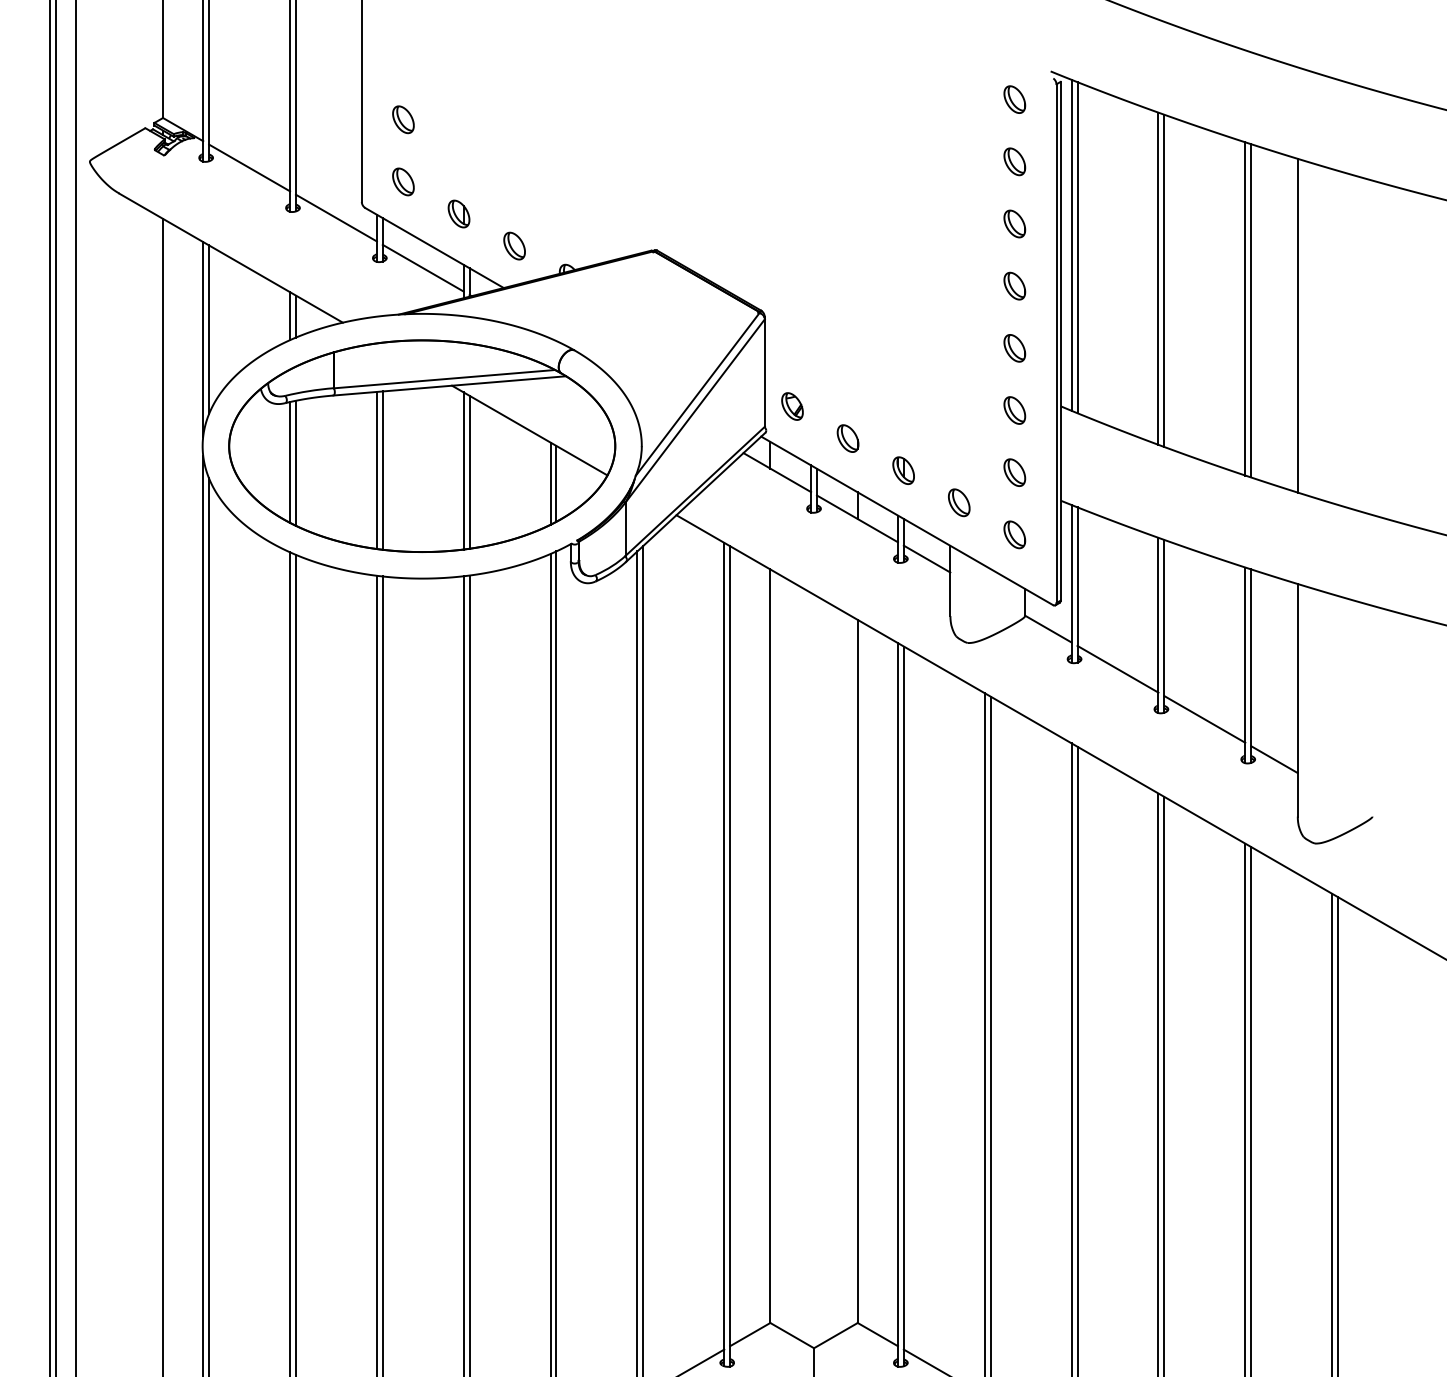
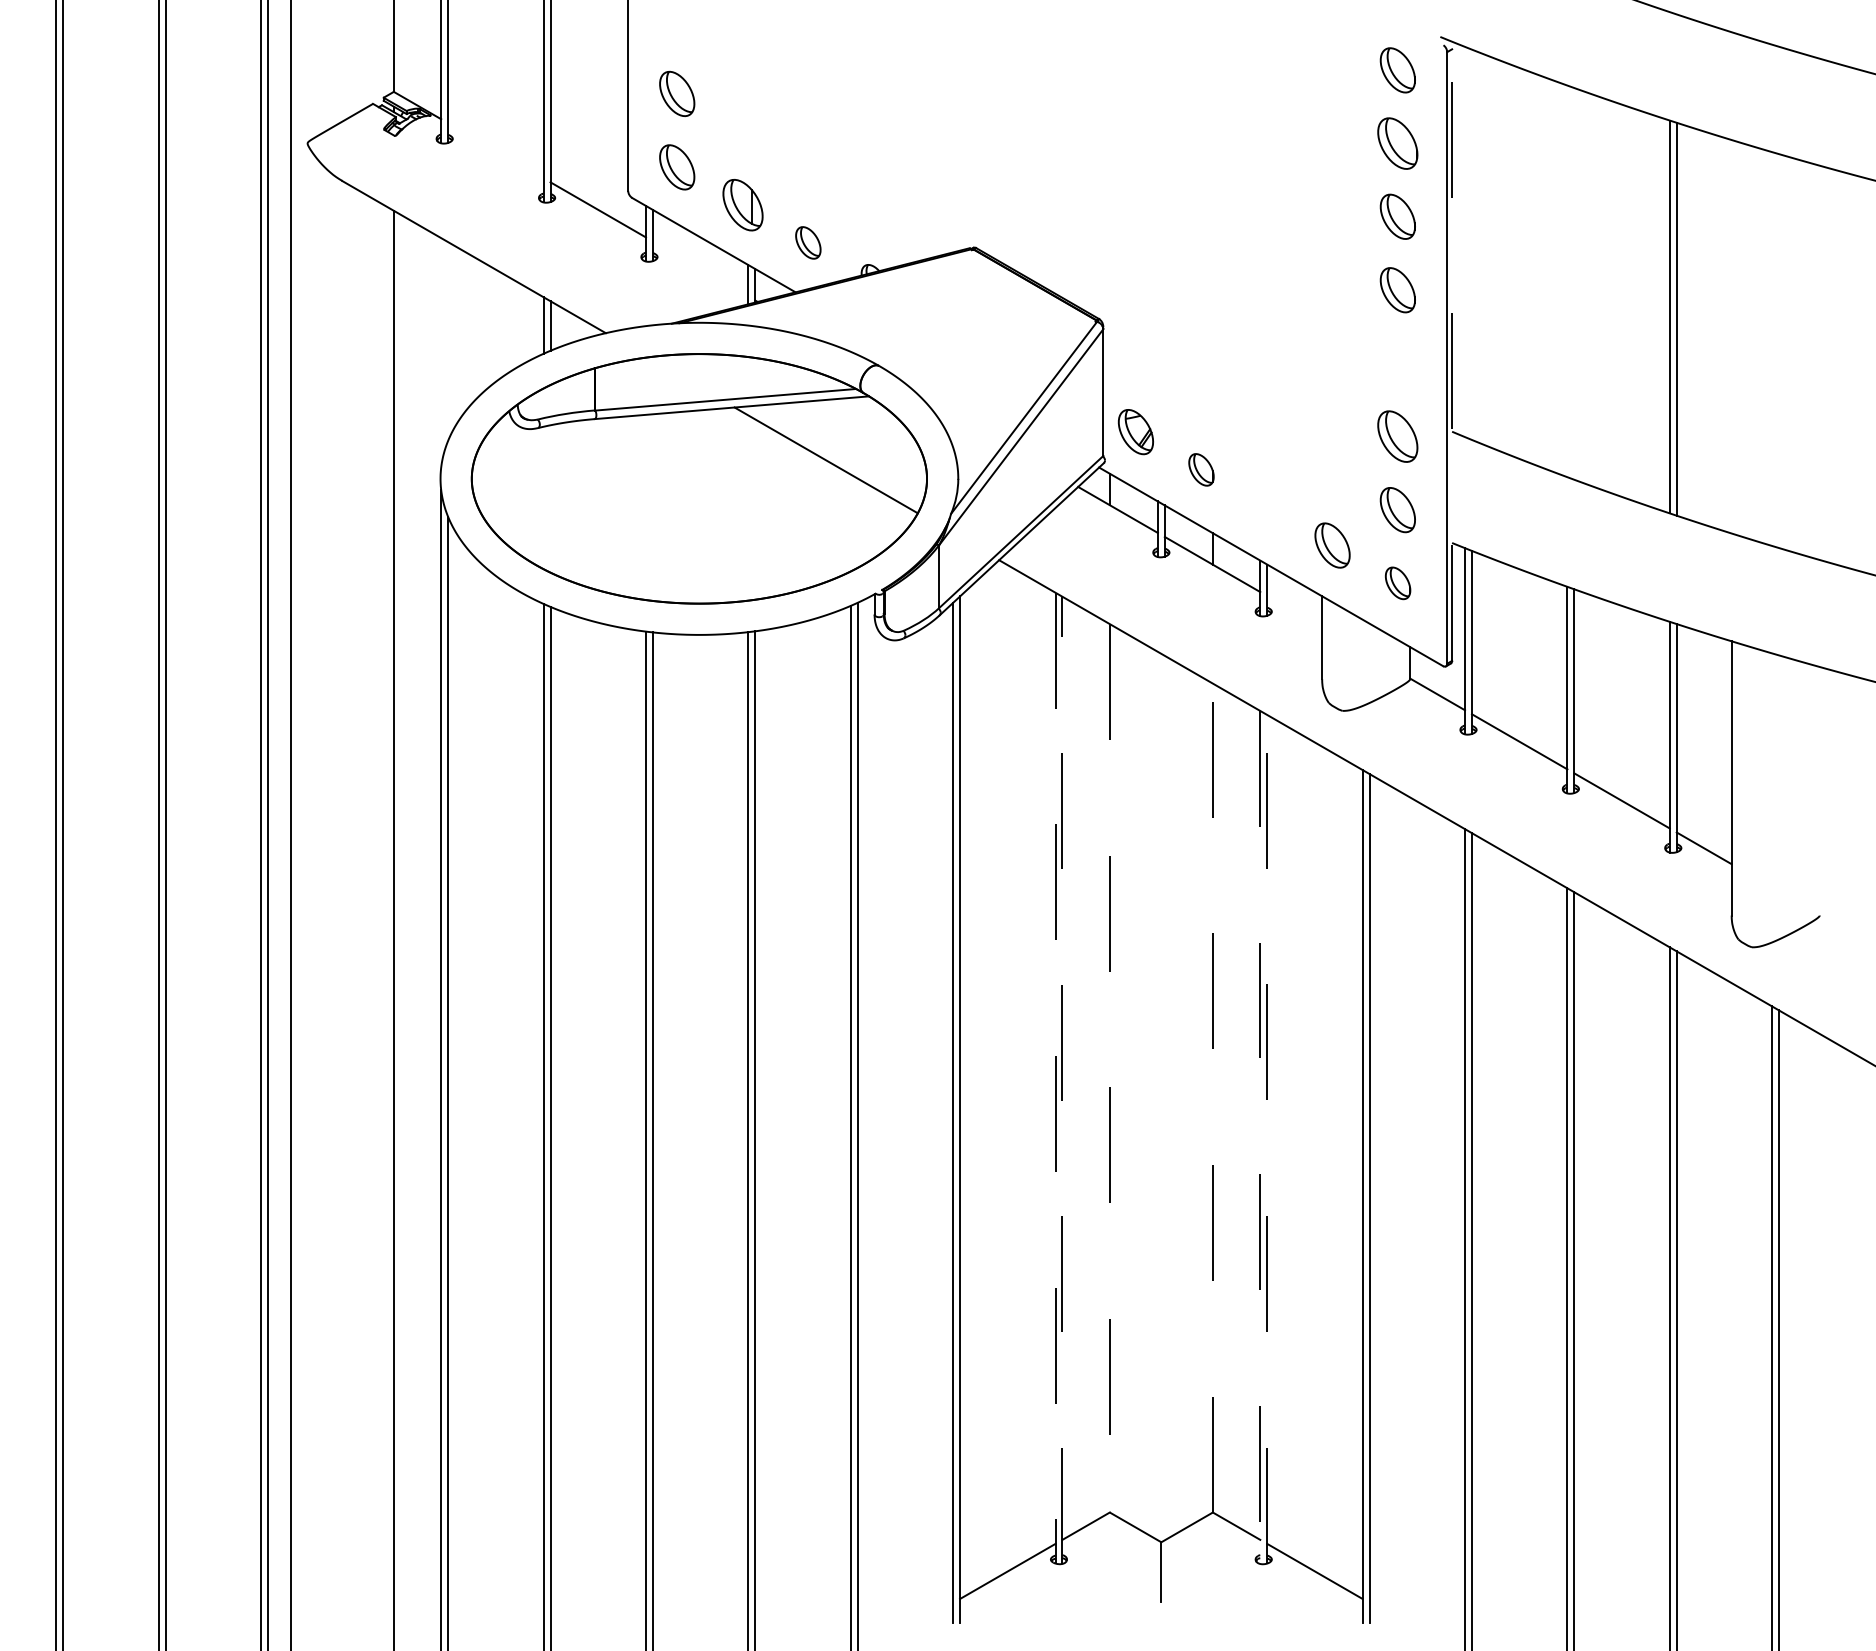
part: (1015, 99) -> (1398, 69), size x1.4
part: (403, 119) -> (677, 93), size x1.4
part: (1015, 161) -> (1398, 143), size x1.6
line: (249, 167) -> (495, 150), removed
part: (403, 181) -> (677, 166), size x1.4
part: (458, 213) -> (742, 204), size x1.6
part: (1015, 223) -> (1398, 216), size x1.4
line: (1072, 244) -> (1465, 241), removed
line: (1077, 247) -> (1471, 244), removed
line: (423, 267) -> (700, 268), removed
line: (1158, 278) -> (1567, 281), removed
line: (1164, 280) -> (1574, 283), removed
part: (1015, 285) -> (1398, 289), size x1.4
line: (1297, 325) -> (1731, 336), removed
line: (209, 329) -> (448, 341), removed
line: (203, 339) -> (441, 352), removed
line: (1060, 341) -> (1452, 355), solid -> dashed
part: (1015, 348) -> (1398, 363), removed
part: (792, 406) -> (1135, 431), size x1.4
part: (1015, 410) -> (1398, 436), size x1.6
line: (289, 462) -> (543, 497), removed
line: (295, 462) -> (550, 498), removed
line: (376, 470) -> (645, 507), removed
line: (382, 470) -> (652, 507), removed
line: (463, 470) -> (748, 507), removed
part: (903, 470) -> (1266, 507), removed
line: (469, 472) -> (755, 509), removed
part: (1015, 472) -> (1398, 509), size x1.4
line: (550, 483) -> (850, 522), removed
line: (556, 483) -> (857, 522), removed
part: (959, 502) -> (1332, 545), size x1.4
line: (926, 558) -> (1294, 611), removed
line: (770, 946) -> (1109, 1068), solid -> dashed
line: (724, 954) -> (1055, 1078), solid -> dashed
line: (730, 956) -> (1062, 1080), solid -> dashed
line: (857, 970) -> (1212, 1097), solid -> dashed
line: (898, 1004) -> (1260, 1137), solid -> dashed
line: (904, 1005) -> (1267, 1138), solid -> dashed

